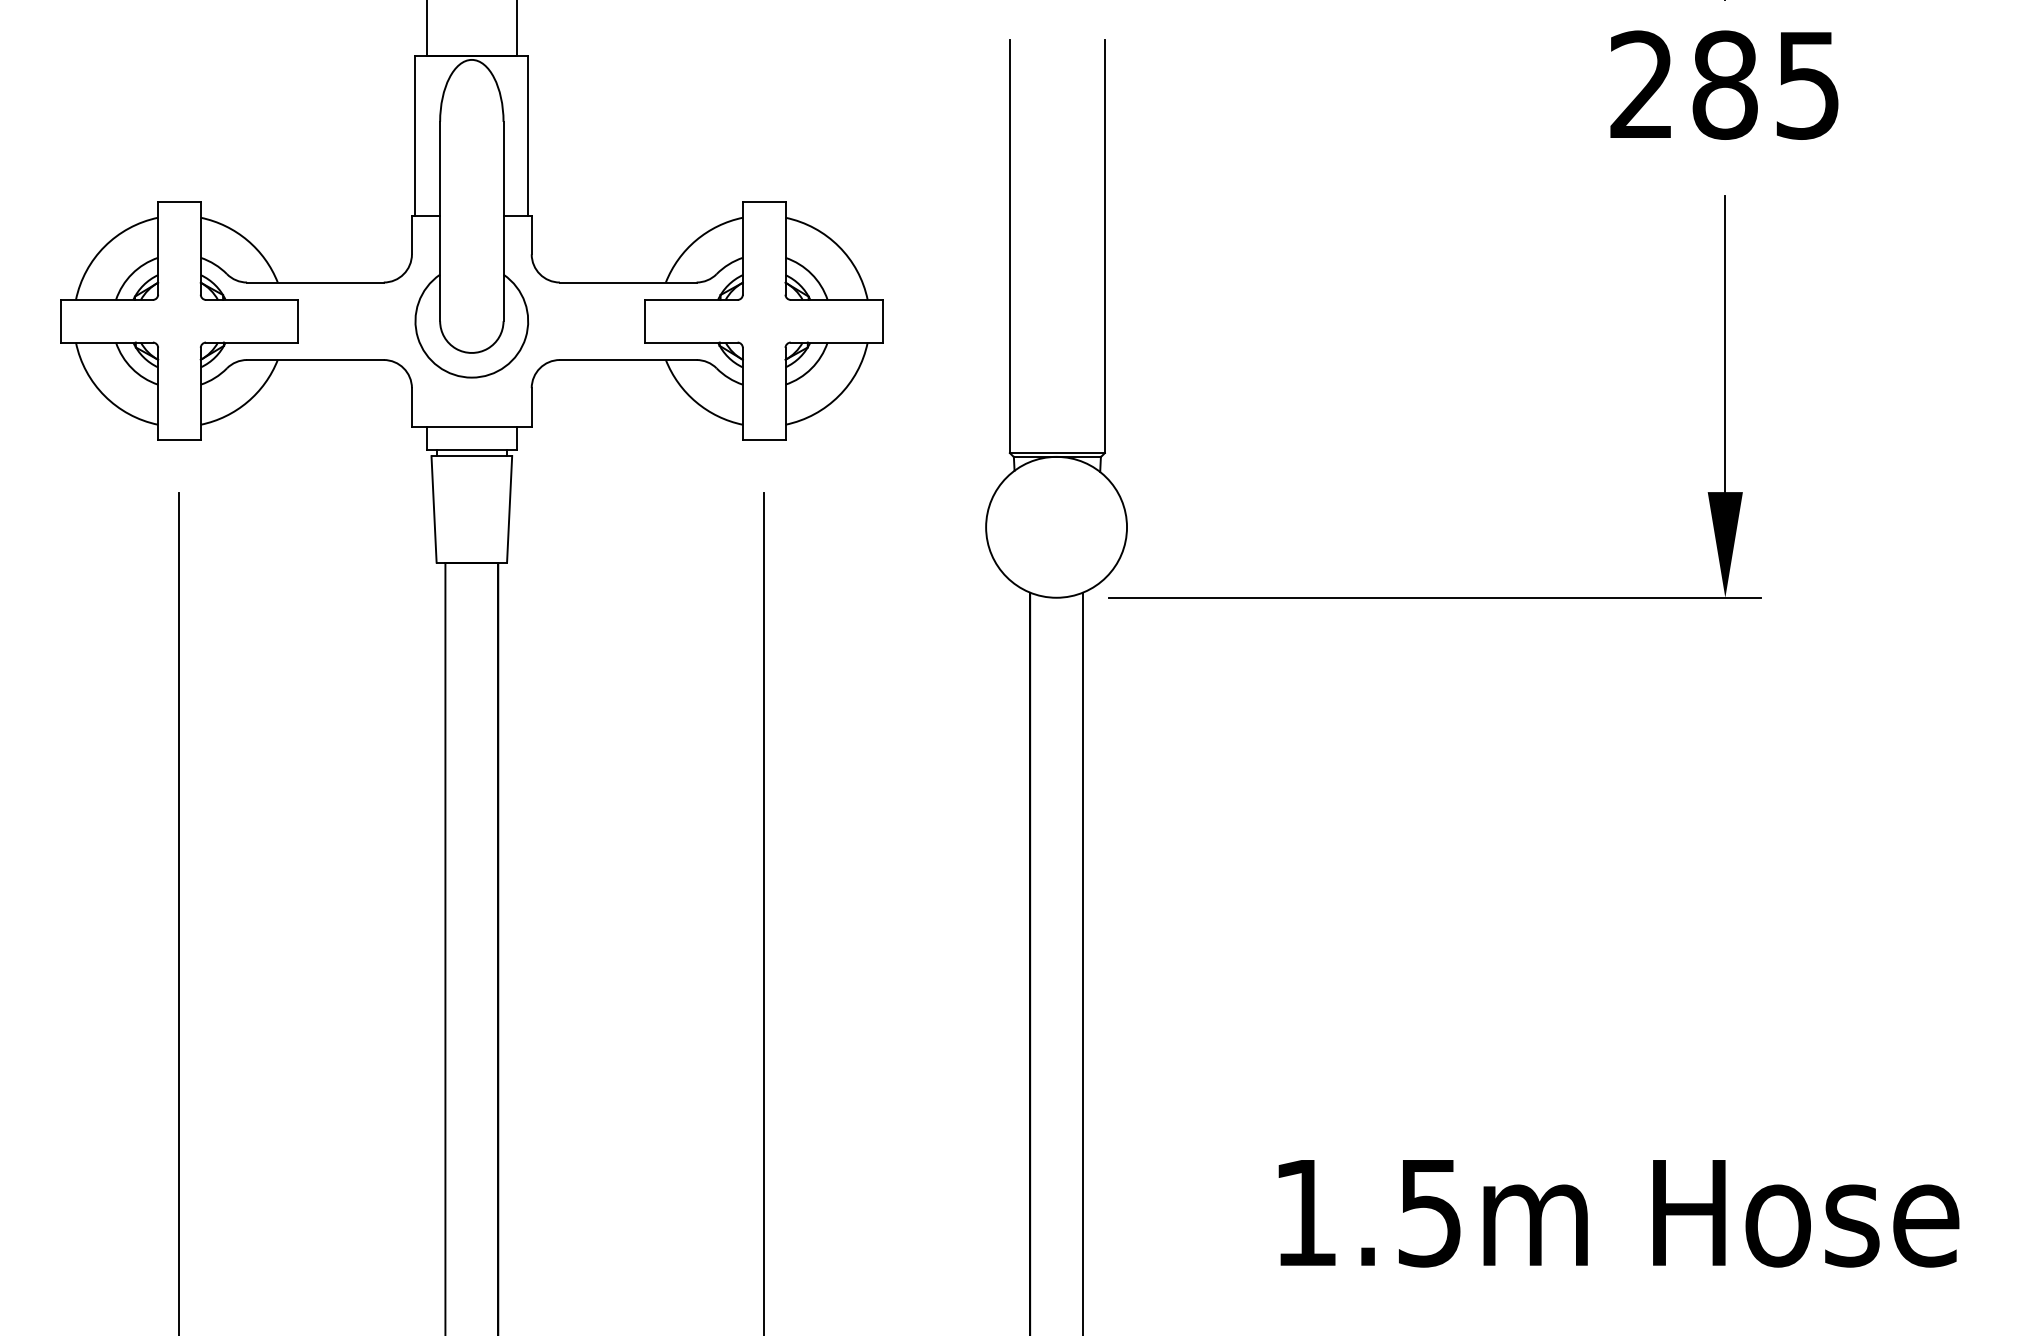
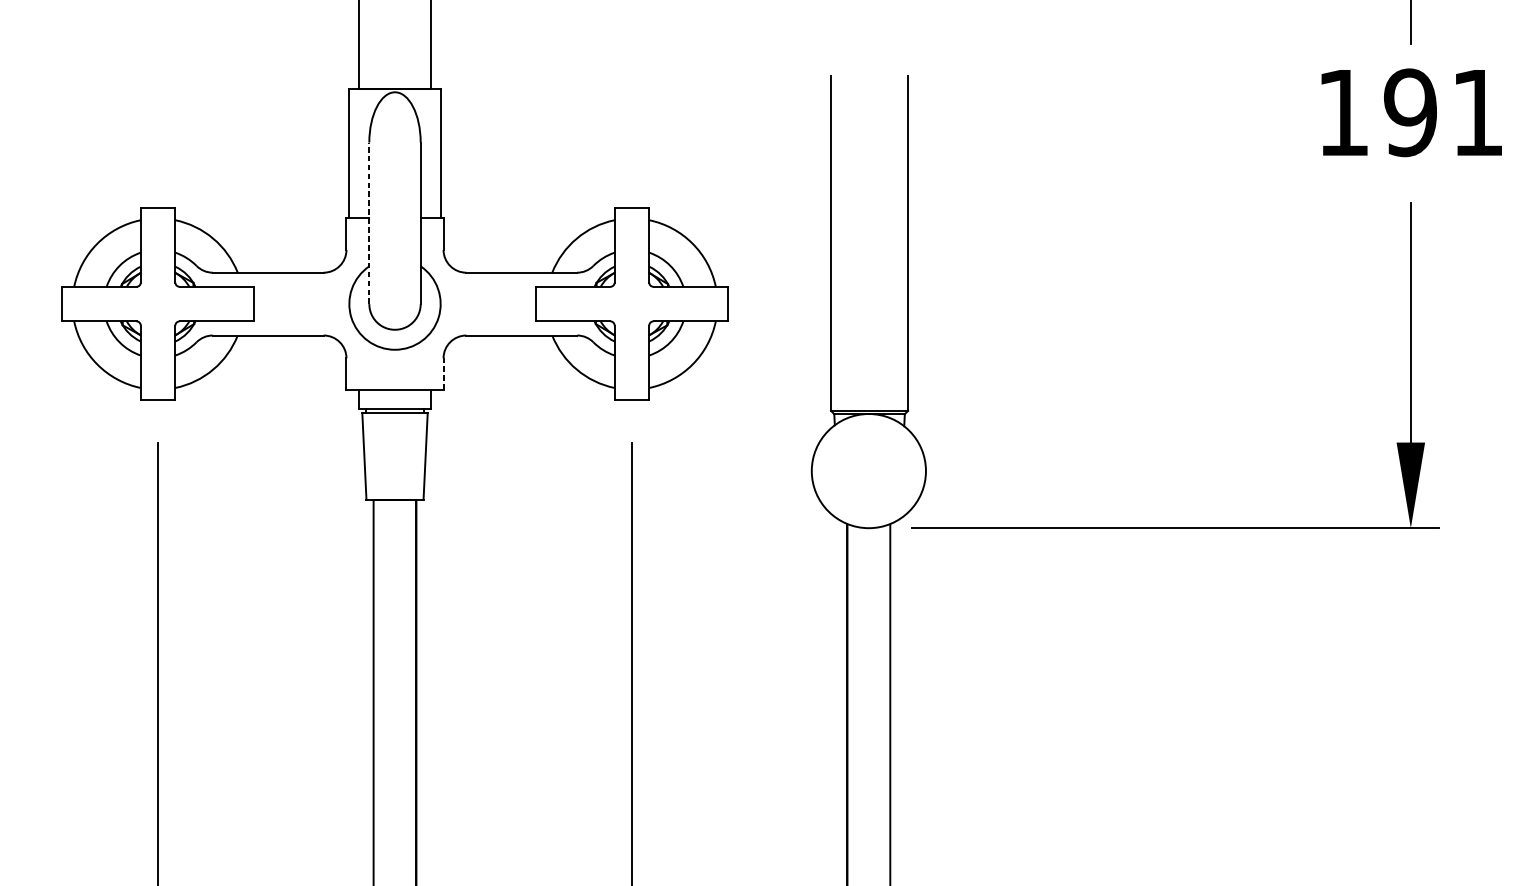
text: (1724, 84) -> (1410, 112), 285 -> 191
line: (440, 221) -> (369, 223), solid -> dashed
line: (531, 407) -> (443, 373), solid -> dashed

